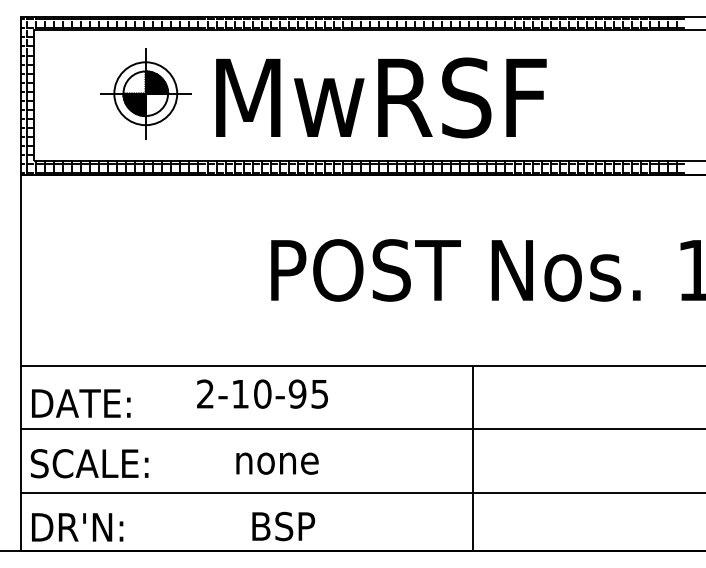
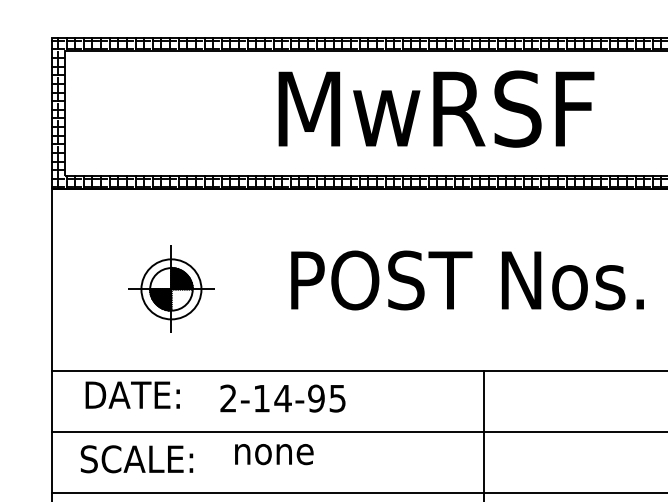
part: (145, 93) -> (171, 289), moved
text: (381, 97) -> (436, 108), moved
text: (262, 393) -> (282, 397), 2-10-95 -> 2-14-95
text: (81, 403) -> (133, 395), moved
text: (89, 463) -> (136, 459), moved
text: (277, 463) -> (274, 454), moved

